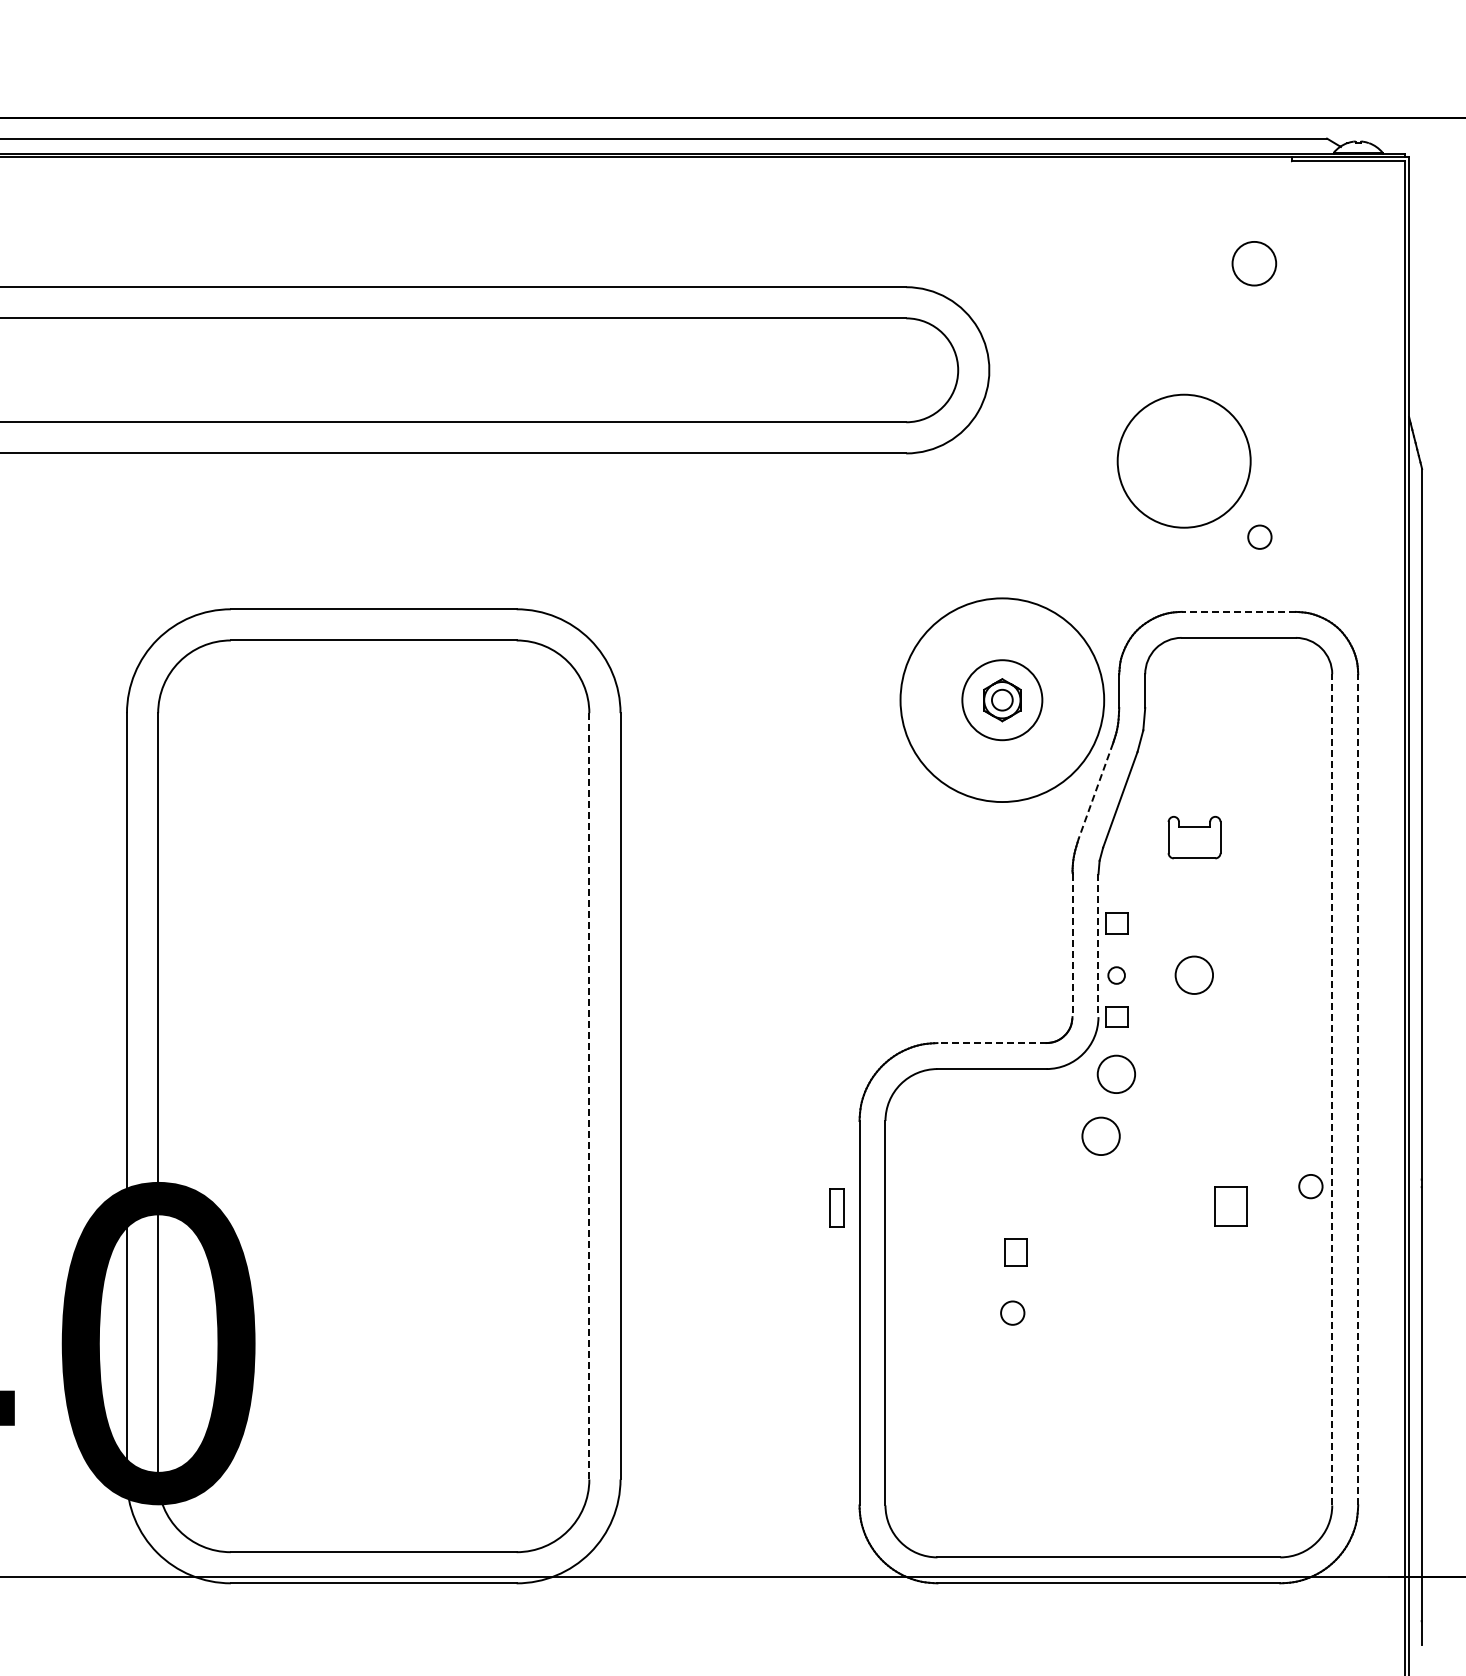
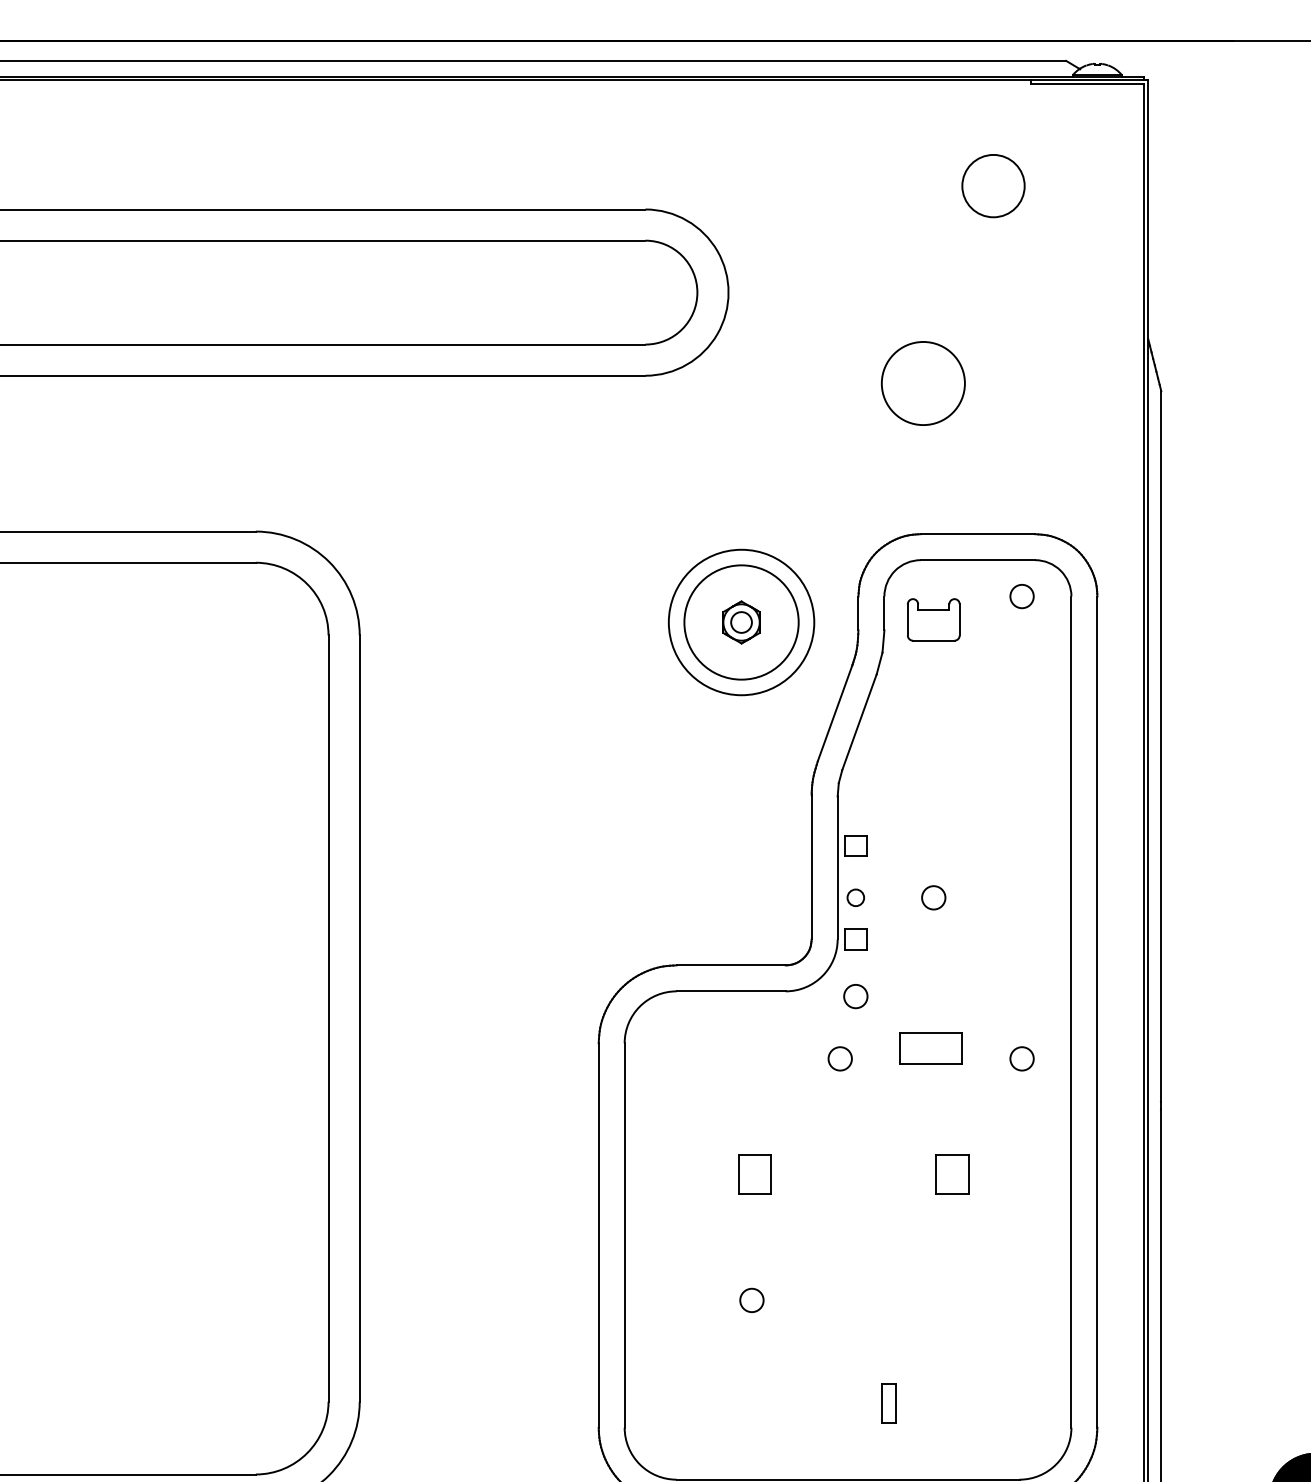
circle: (1254, 263) -> (993, 185), size x1.43
circle: (1183, 460) -> (922, 382), size x0.62
circle: (1259, 536) -> (1021, 595), moved
line: (1238, 611) -> (977, 533), dashed -> solid
circle: (1002, 699) -> (741, 621), size x0.71
circle: (1002, 700) -> (741, 622), size x1.43
line: (1095, 791) -> (834, 713), dashed -> solid
part: (1194, 837) -> (933, 619), moved
line: (1072, 946) -> (811, 868), dashed -> solid
line: (1098, 946) -> (837, 868), dashed -> solid
circle: (1194, 975) -> (933, 897), size x0.62
line: (991, 1043) -> (730, 965), dashed -> solid
circle: (1116, 1073) -> (855, 995), size x0.62
line: (1332, 1089) -> (1071, 1011), dashed -> solid
line: (1358, 1089) -> (1097, 1011), dashed -> solid
line: (589, 1095) -> (328, 1017), dashed -> solid
part: (1191, 1126) -> (930, 1048), added
circle: (1100, 1136) -> (839, 1058), size x0.62
circle: (1310, 1186) -> (1021, 1058), moved
part: (1230, 1206) -> (951, 1174), moved
part: (836, 1207) -> (888, 1402), moved
part: (1015, 1252) -> (754, 1174), size x1.43
circle: (1012, 1312) -> (751, 1299), moved

